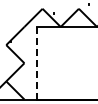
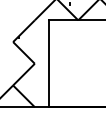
line: (36, 62) -> (49, 62), dashed -> solid

